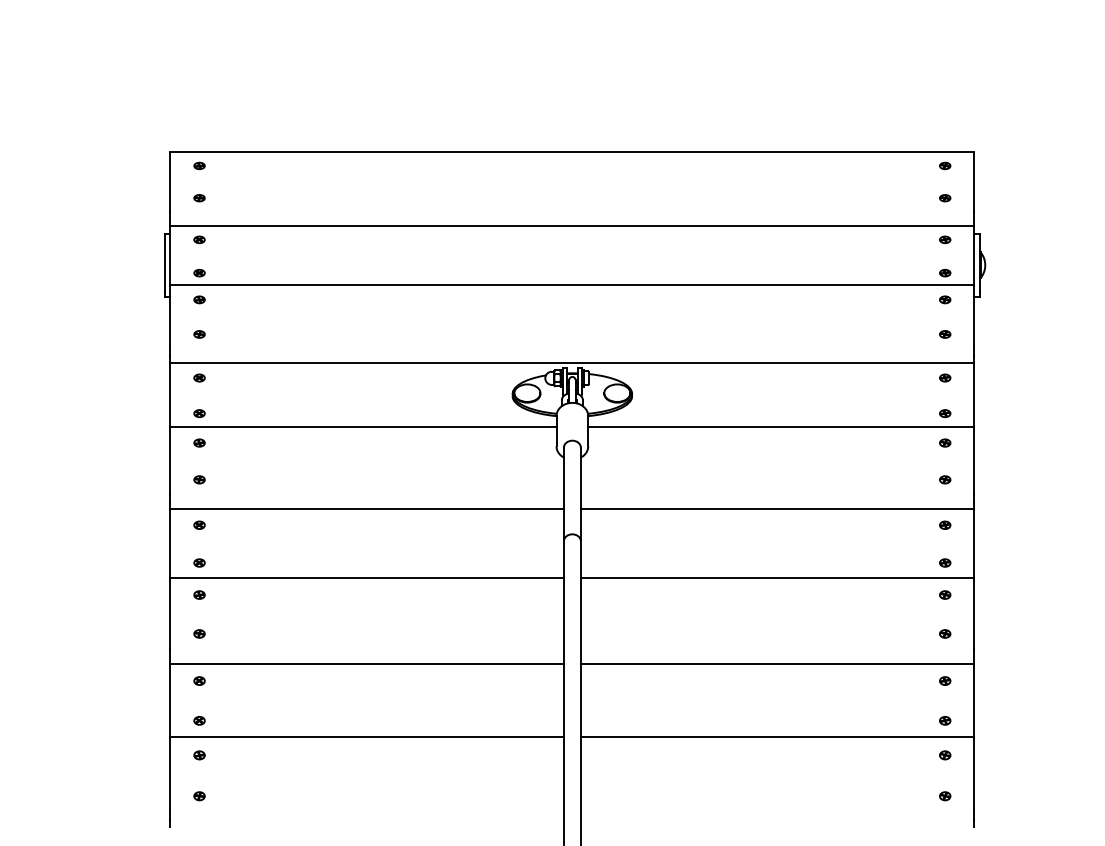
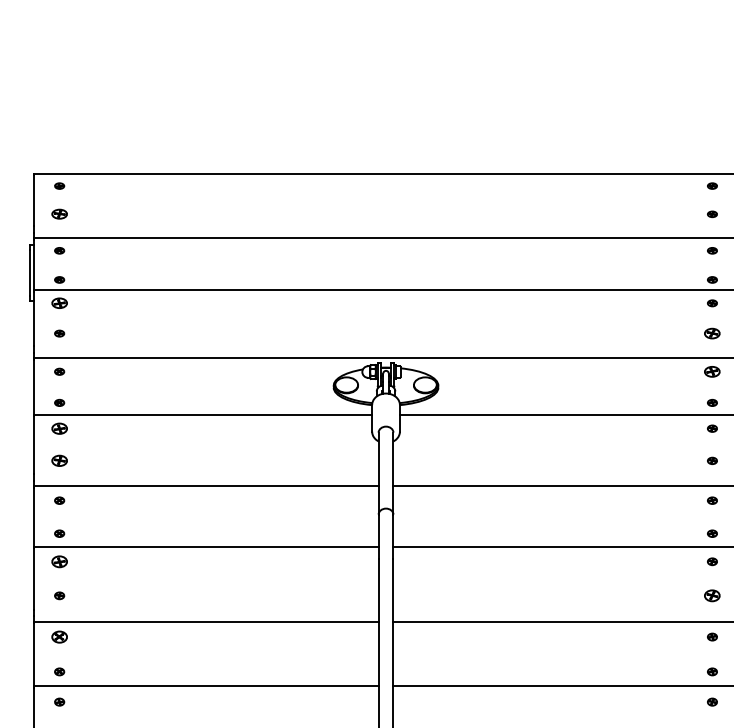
part: (199, 198) -> (59, 214), size x1.6
part: (199, 299) -> (59, 303), size x1.6
part: (945, 334) -> (712, 333), size x1.6
part: (945, 377) -> (712, 371), size x1.6
part: (199, 442) -> (59, 428), size x1.6
part: (199, 479) -> (59, 460), size x1.6
part: (199, 594) -> (59, 561), size x1.6
part: (945, 633) -> (712, 595), size x1.6
part: (199, 680) -> (59, 636), size x1.6

